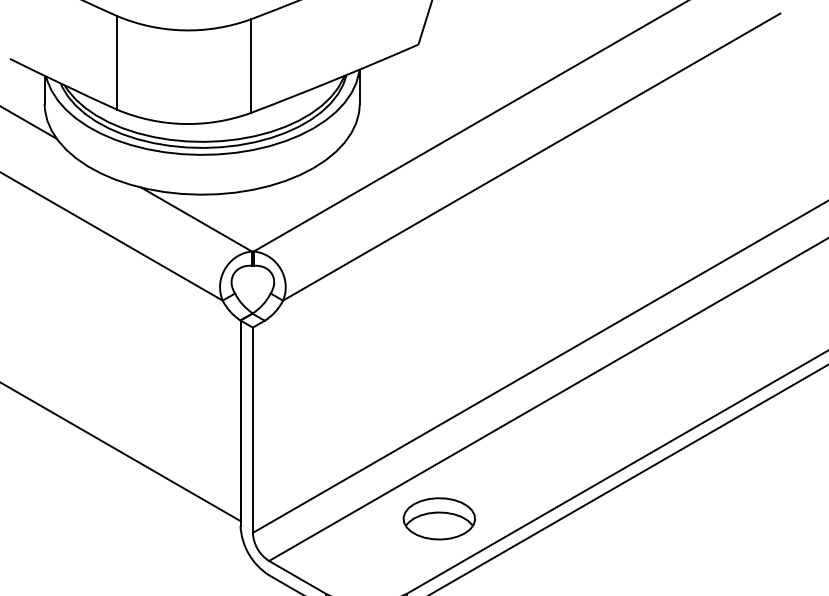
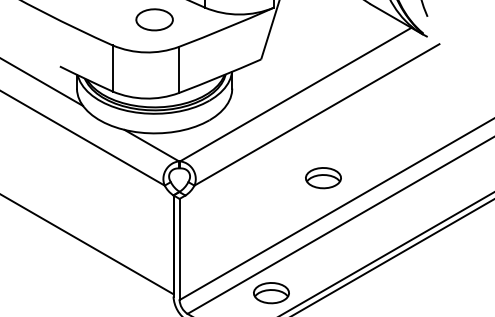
part: (544, 286) -> (323, 178), added

